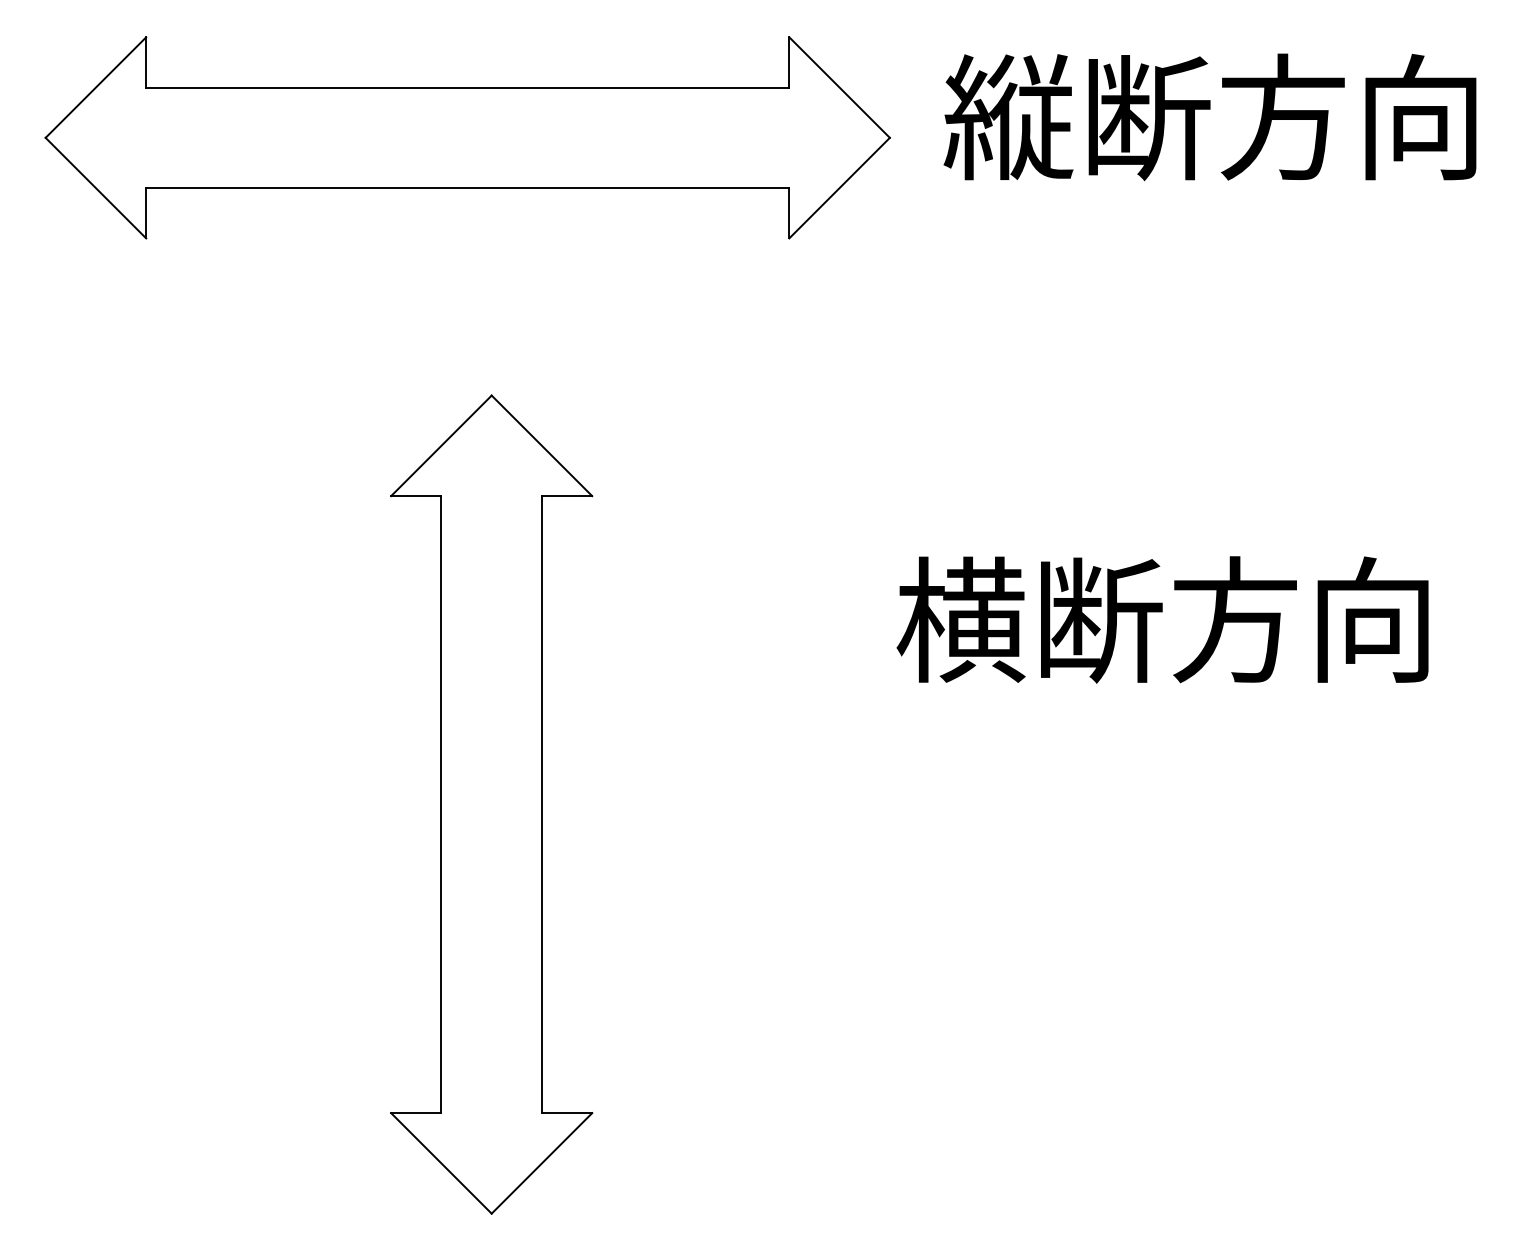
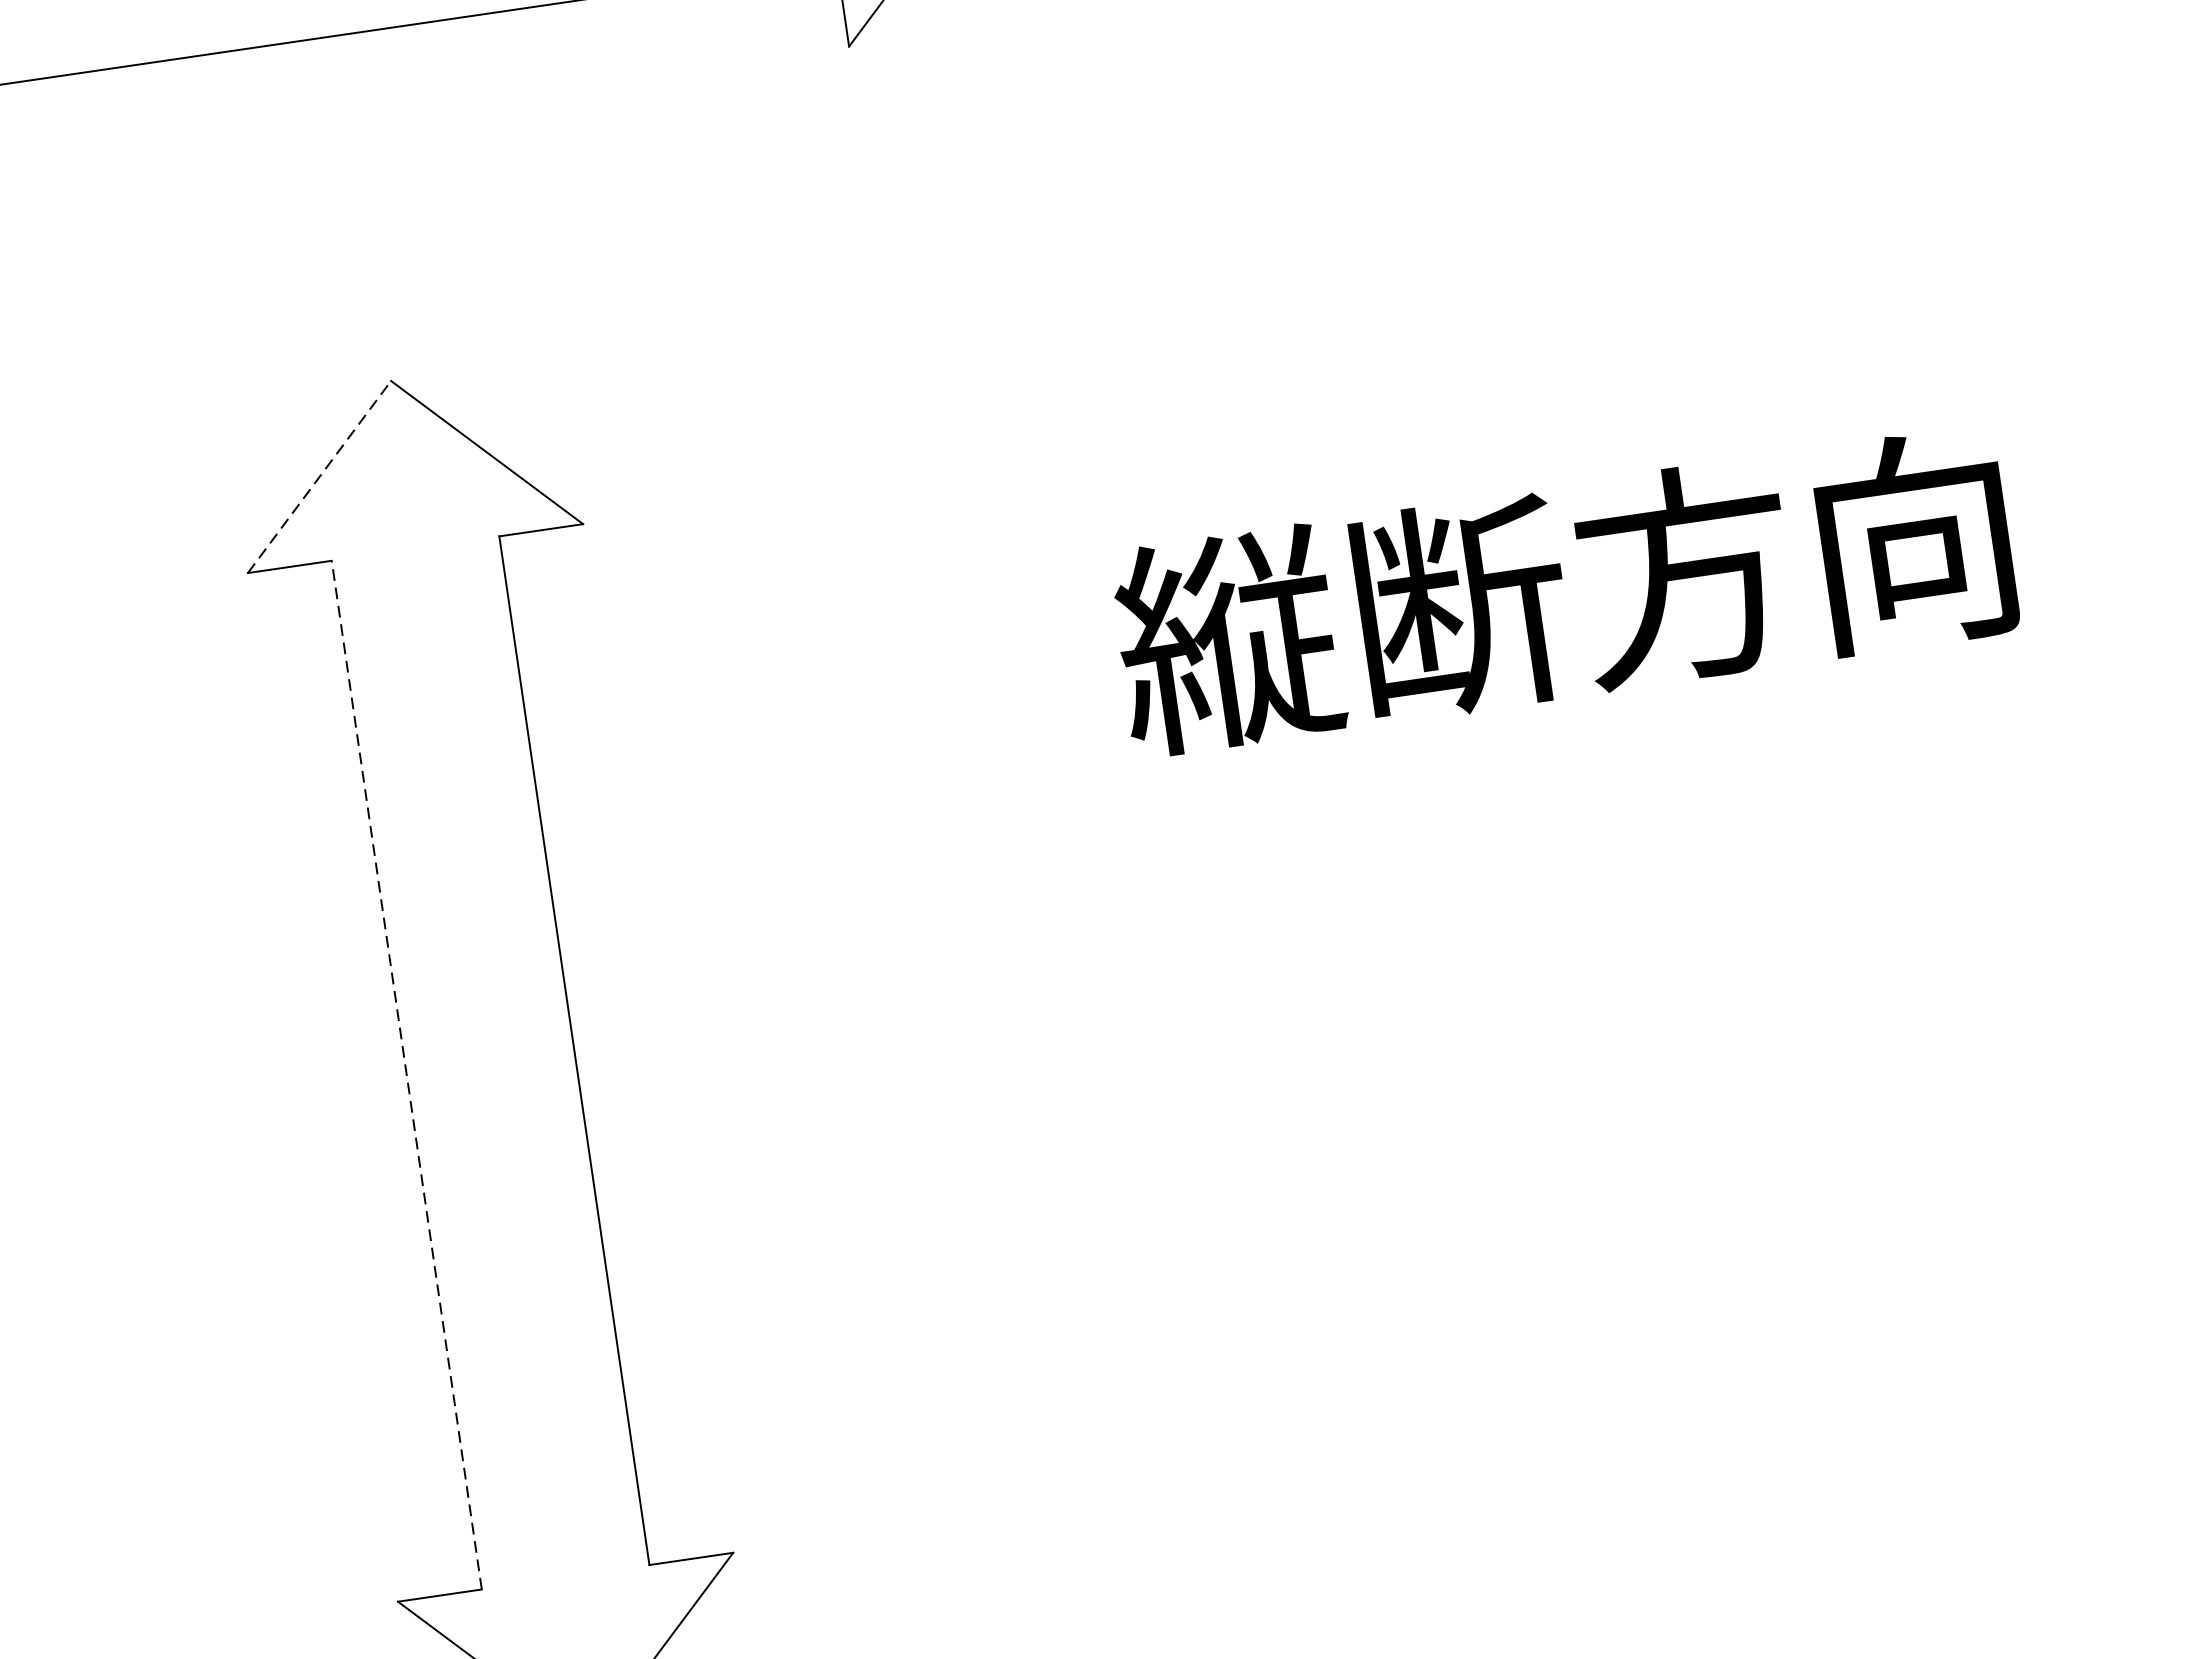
line: (441, 445) -> (319, 476), solid -> dashed
text: (960, 619) -> (1227, 640), 横断方向 -> 縦断方向
line: (441, 804) -> (406, 1074), solid -> dashed

